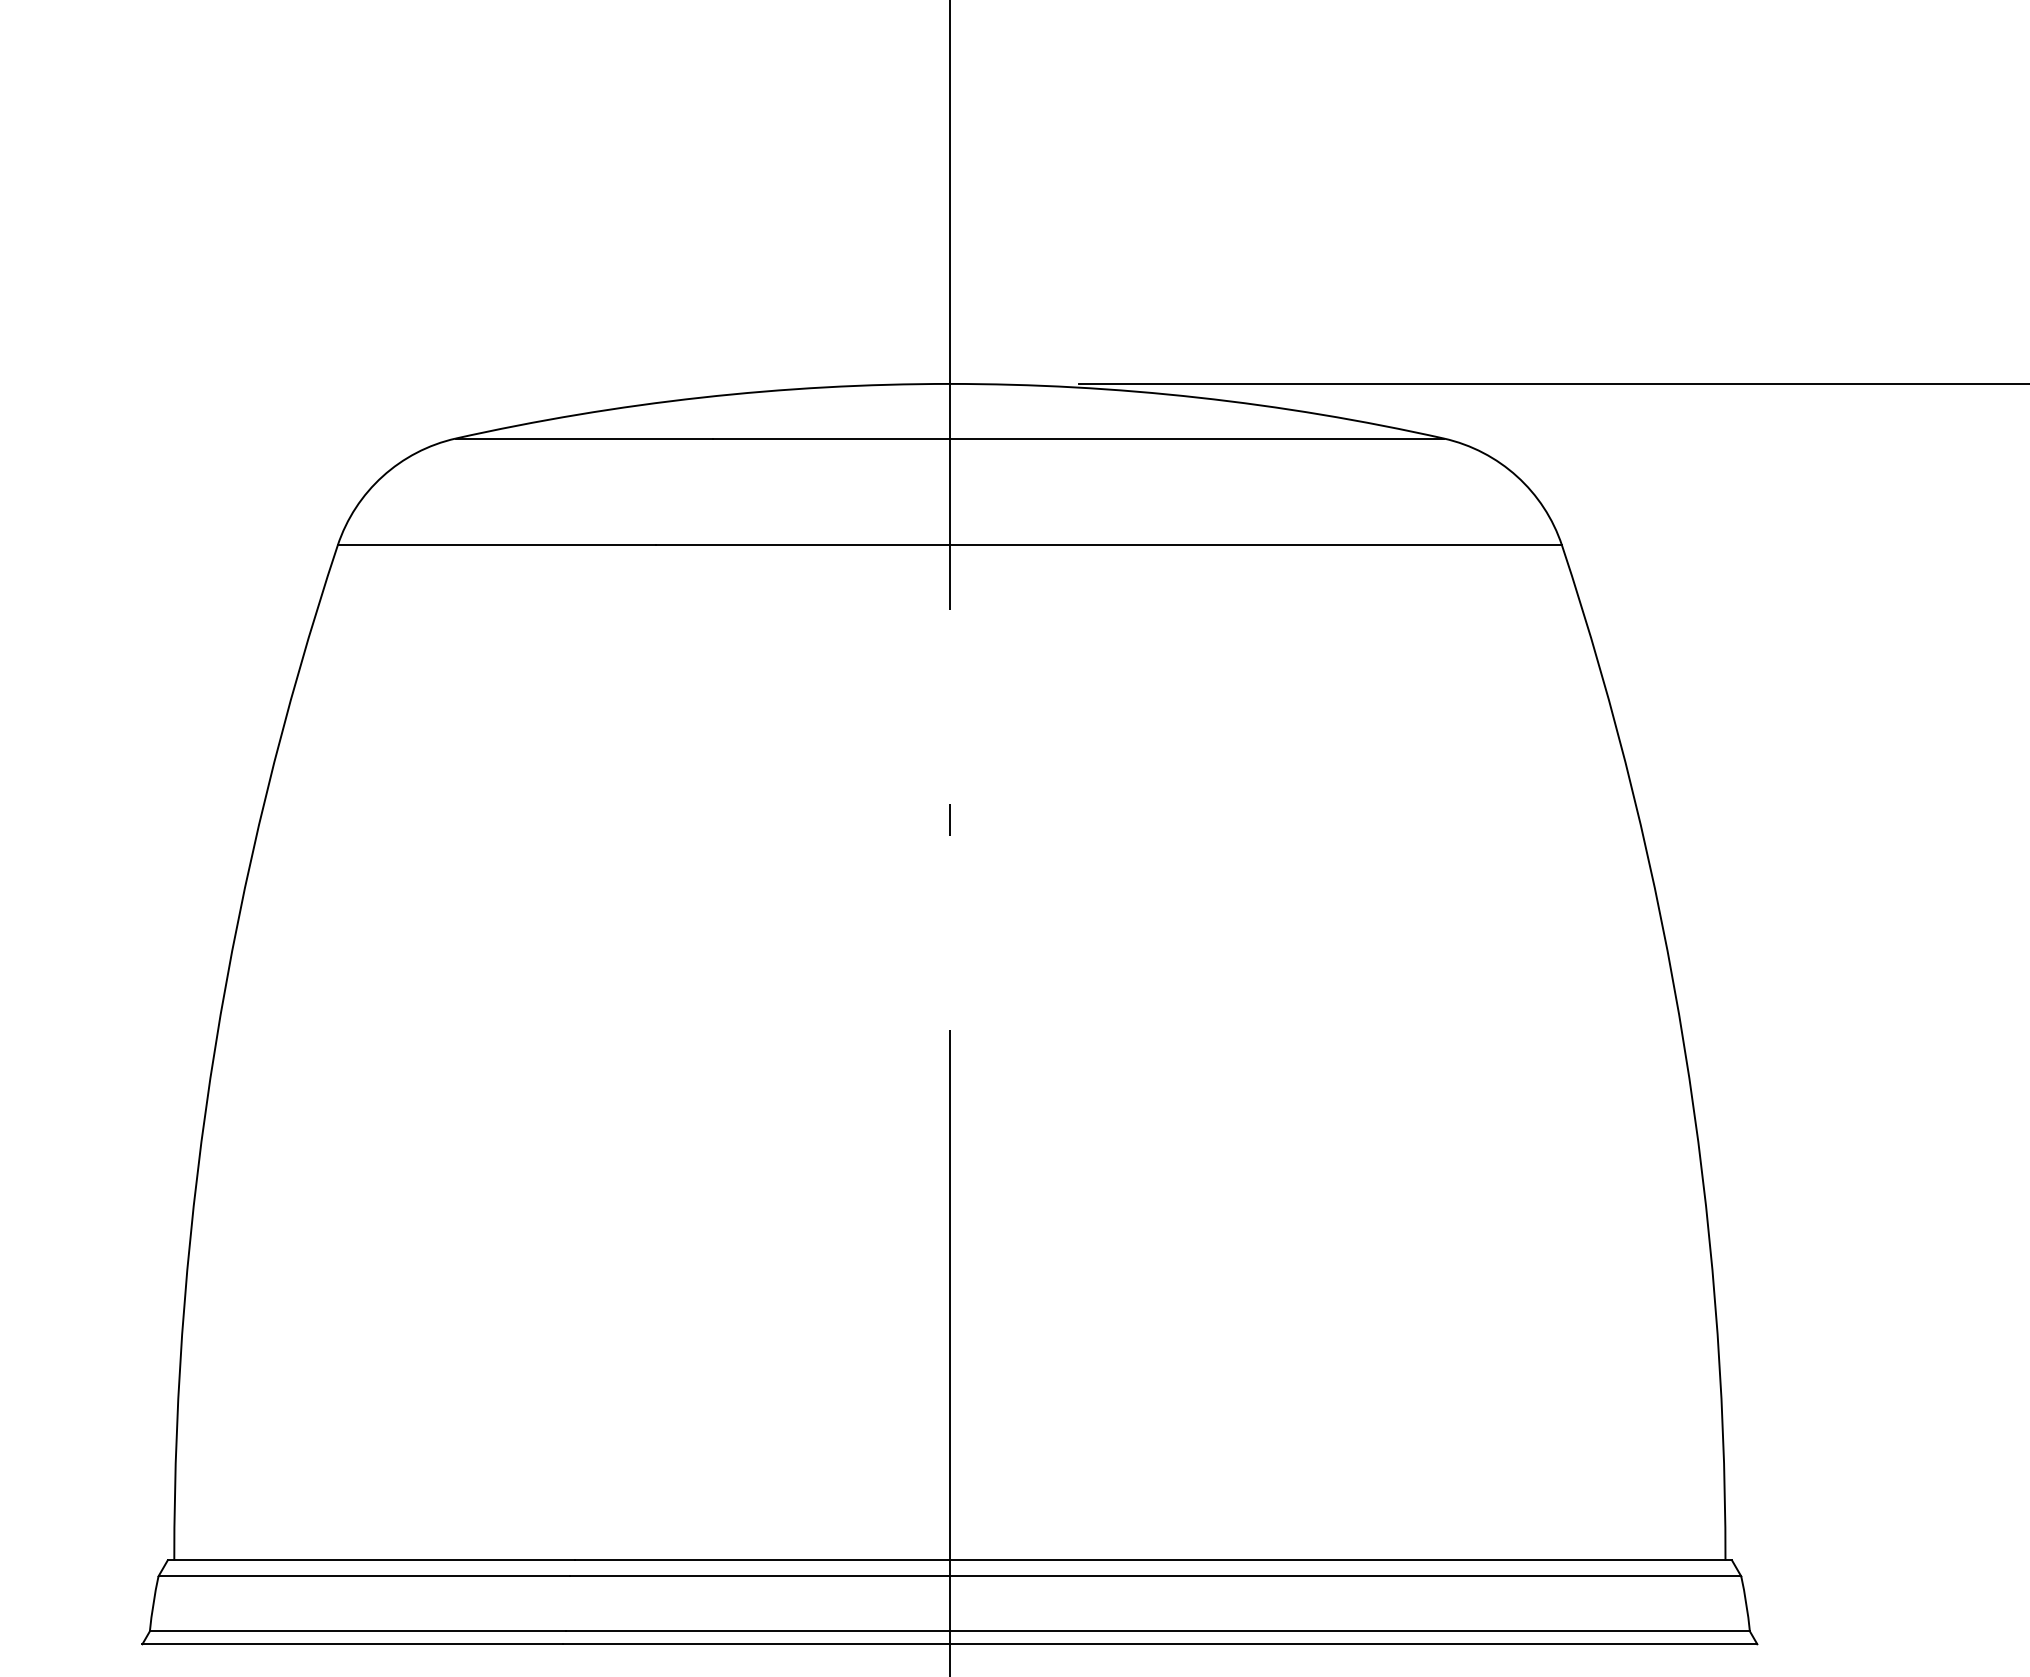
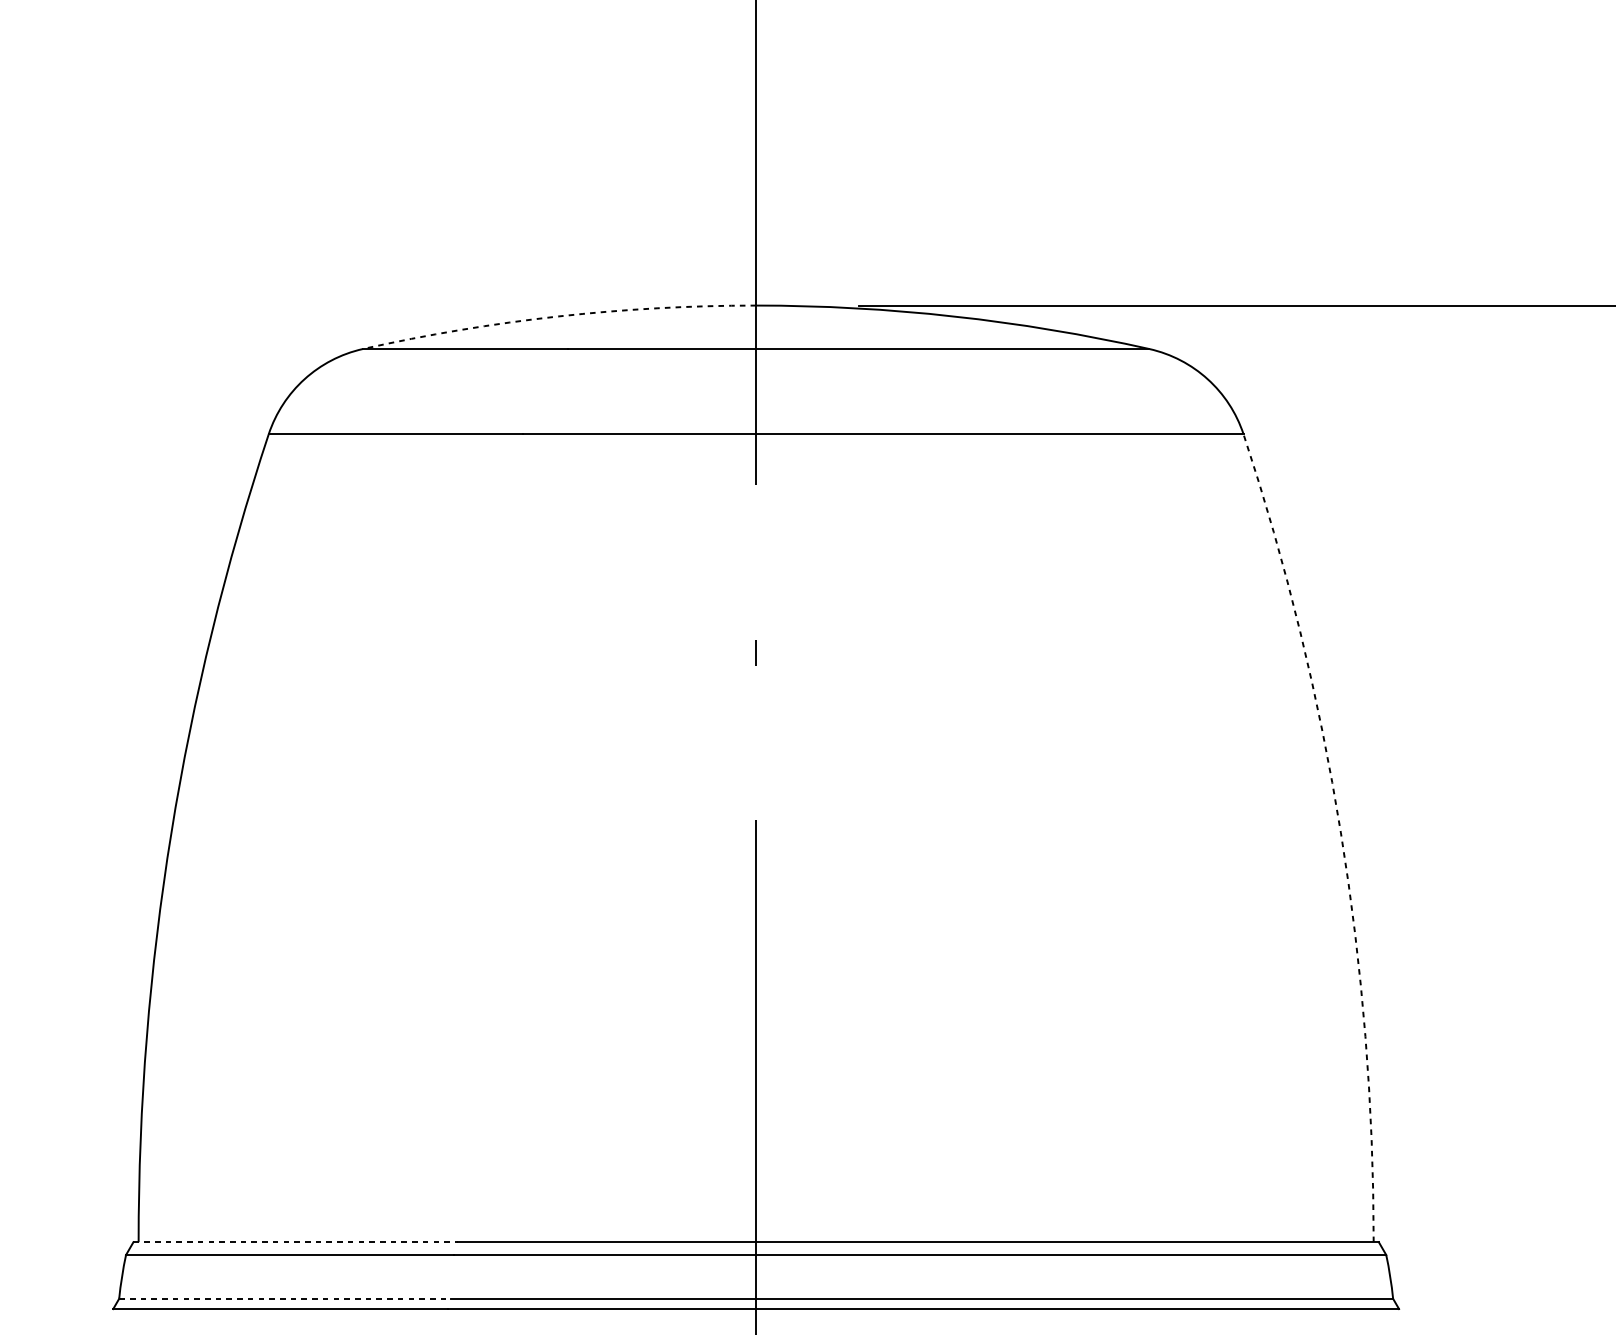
arc: (701, 397) -> (558, 316), solid -> dashed
arc: (1684, 1046) -> (1341, 833), solid -> dashed
line: (371, 1560) -> (295, 1242), solid -> dashed
line: (358, 1631) -> (285, 1298), solid -> dashed

